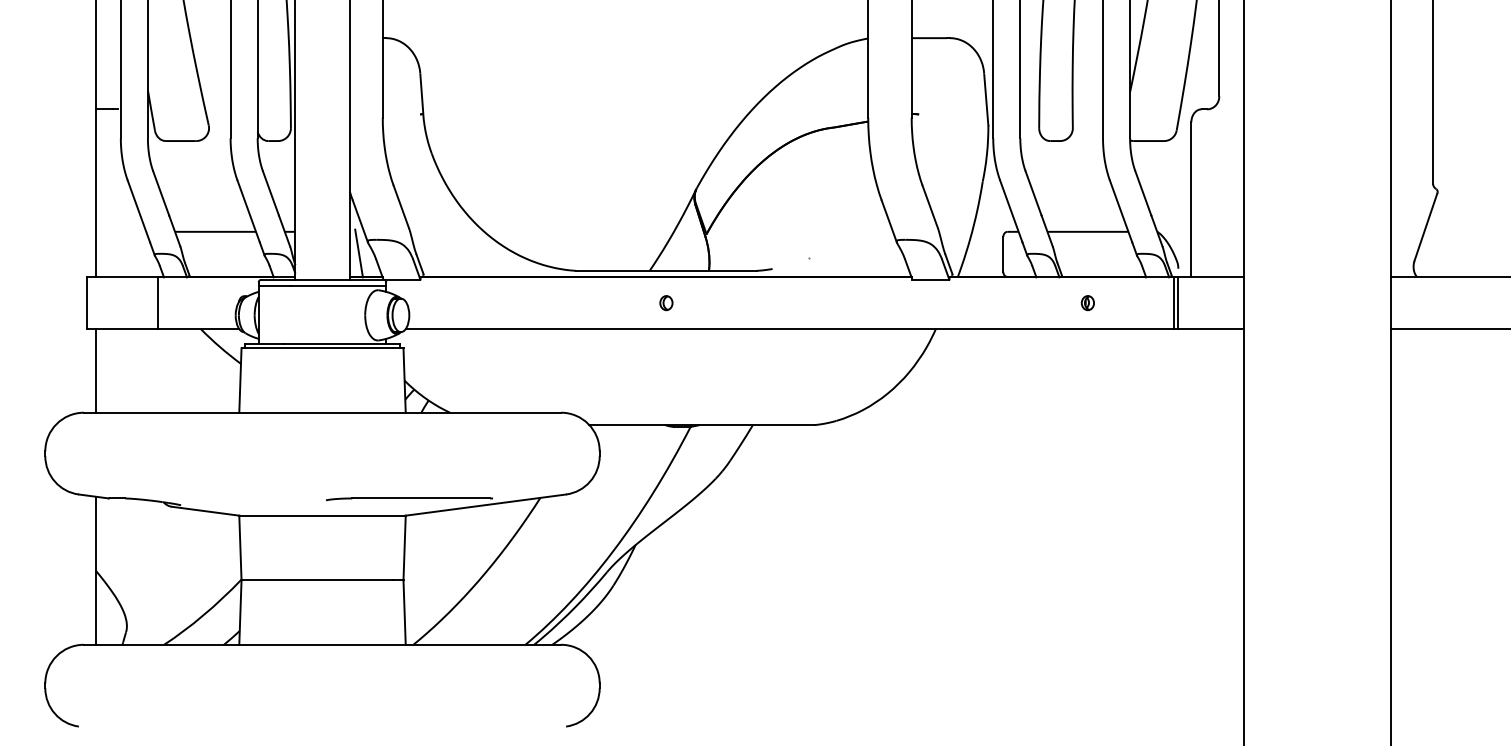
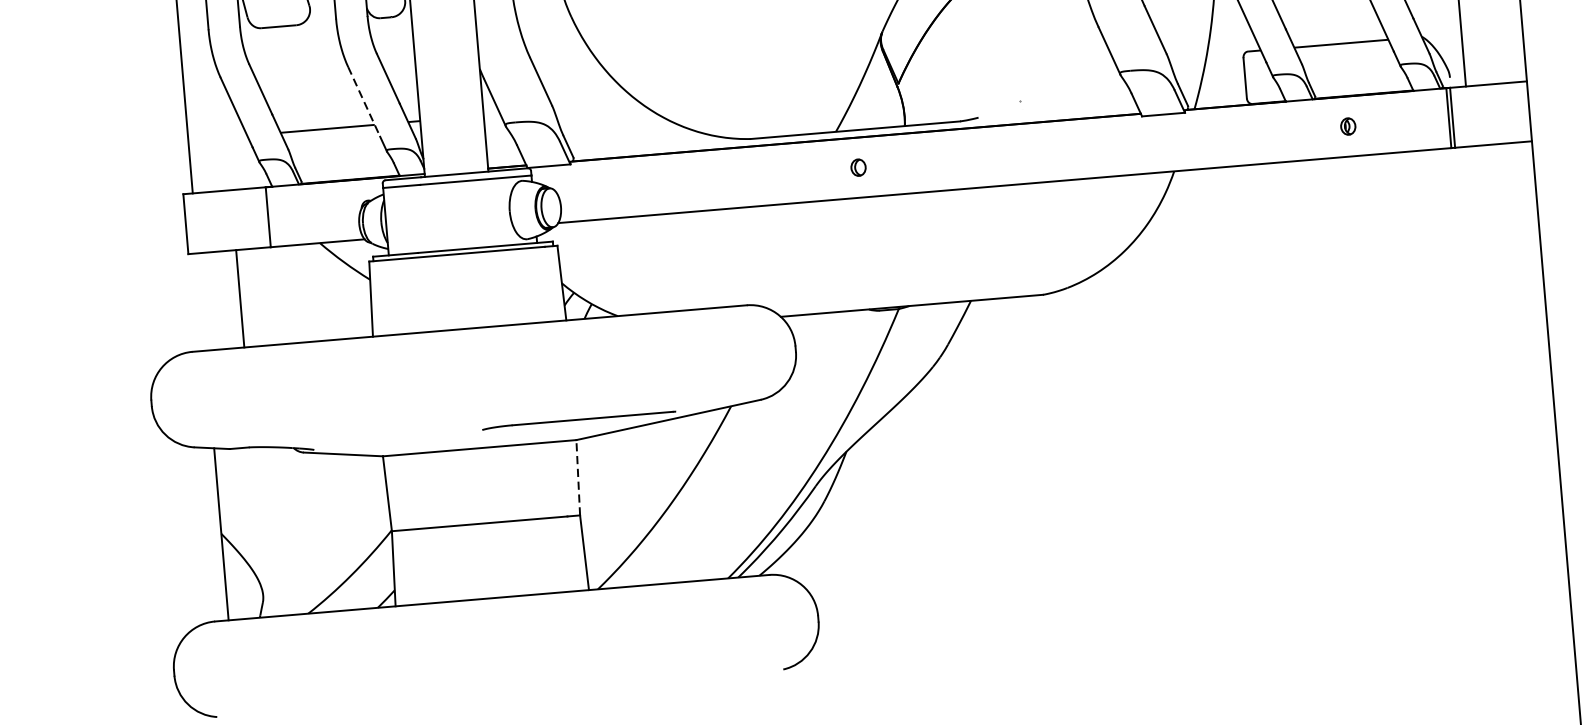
line: (248, 211) -> (364, 102), solid -> dashed
line: (358, 253) -> (495, 140), removed
line: (95, 370) -> (240, 298), moved
line: (404, 547) -> (578, 477), solid -> dashed

